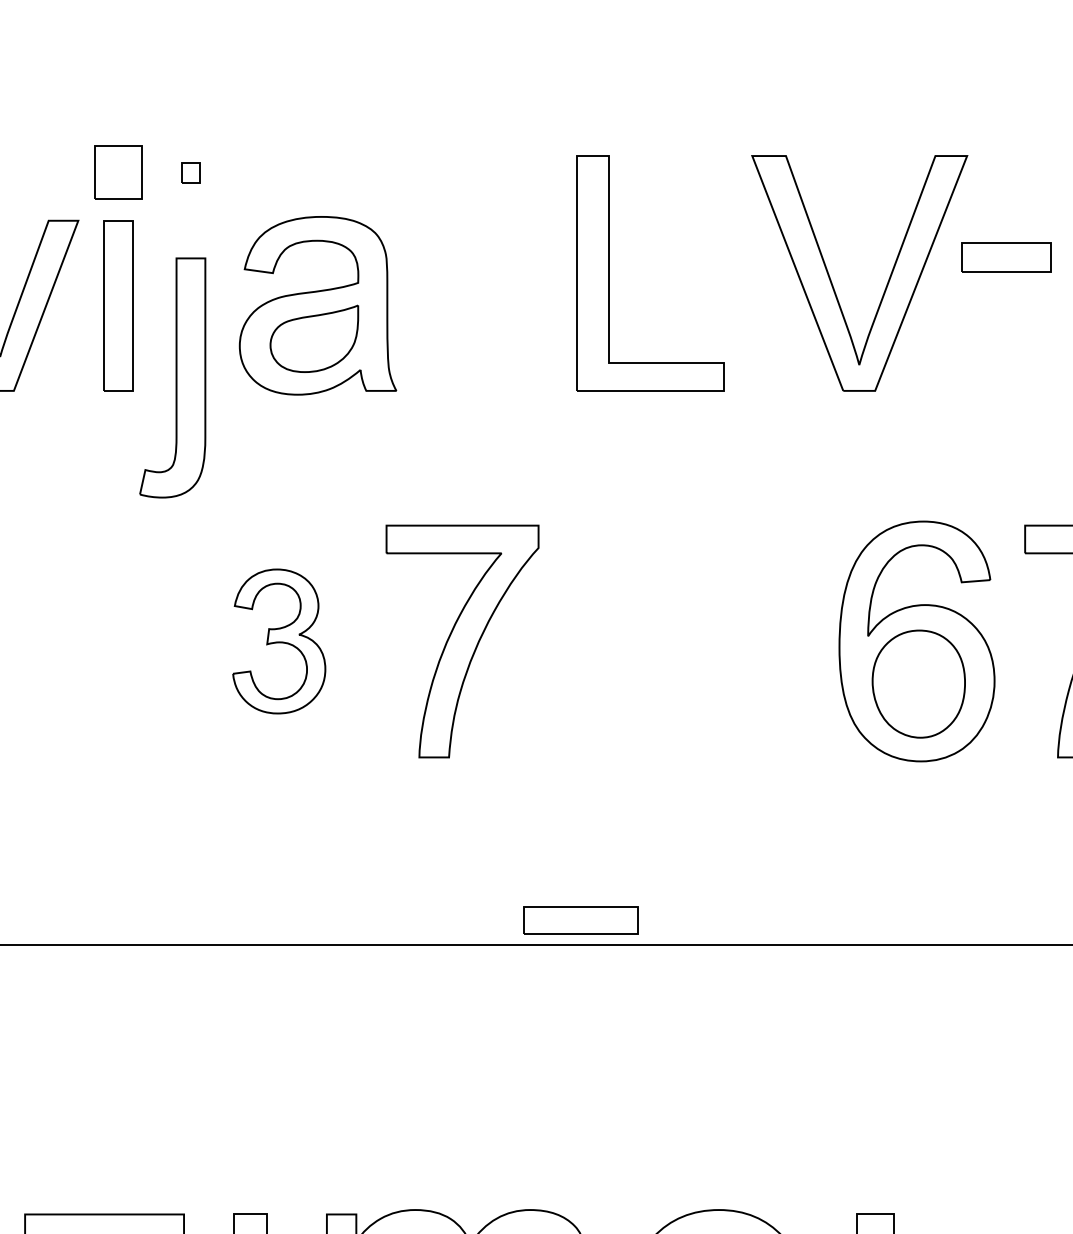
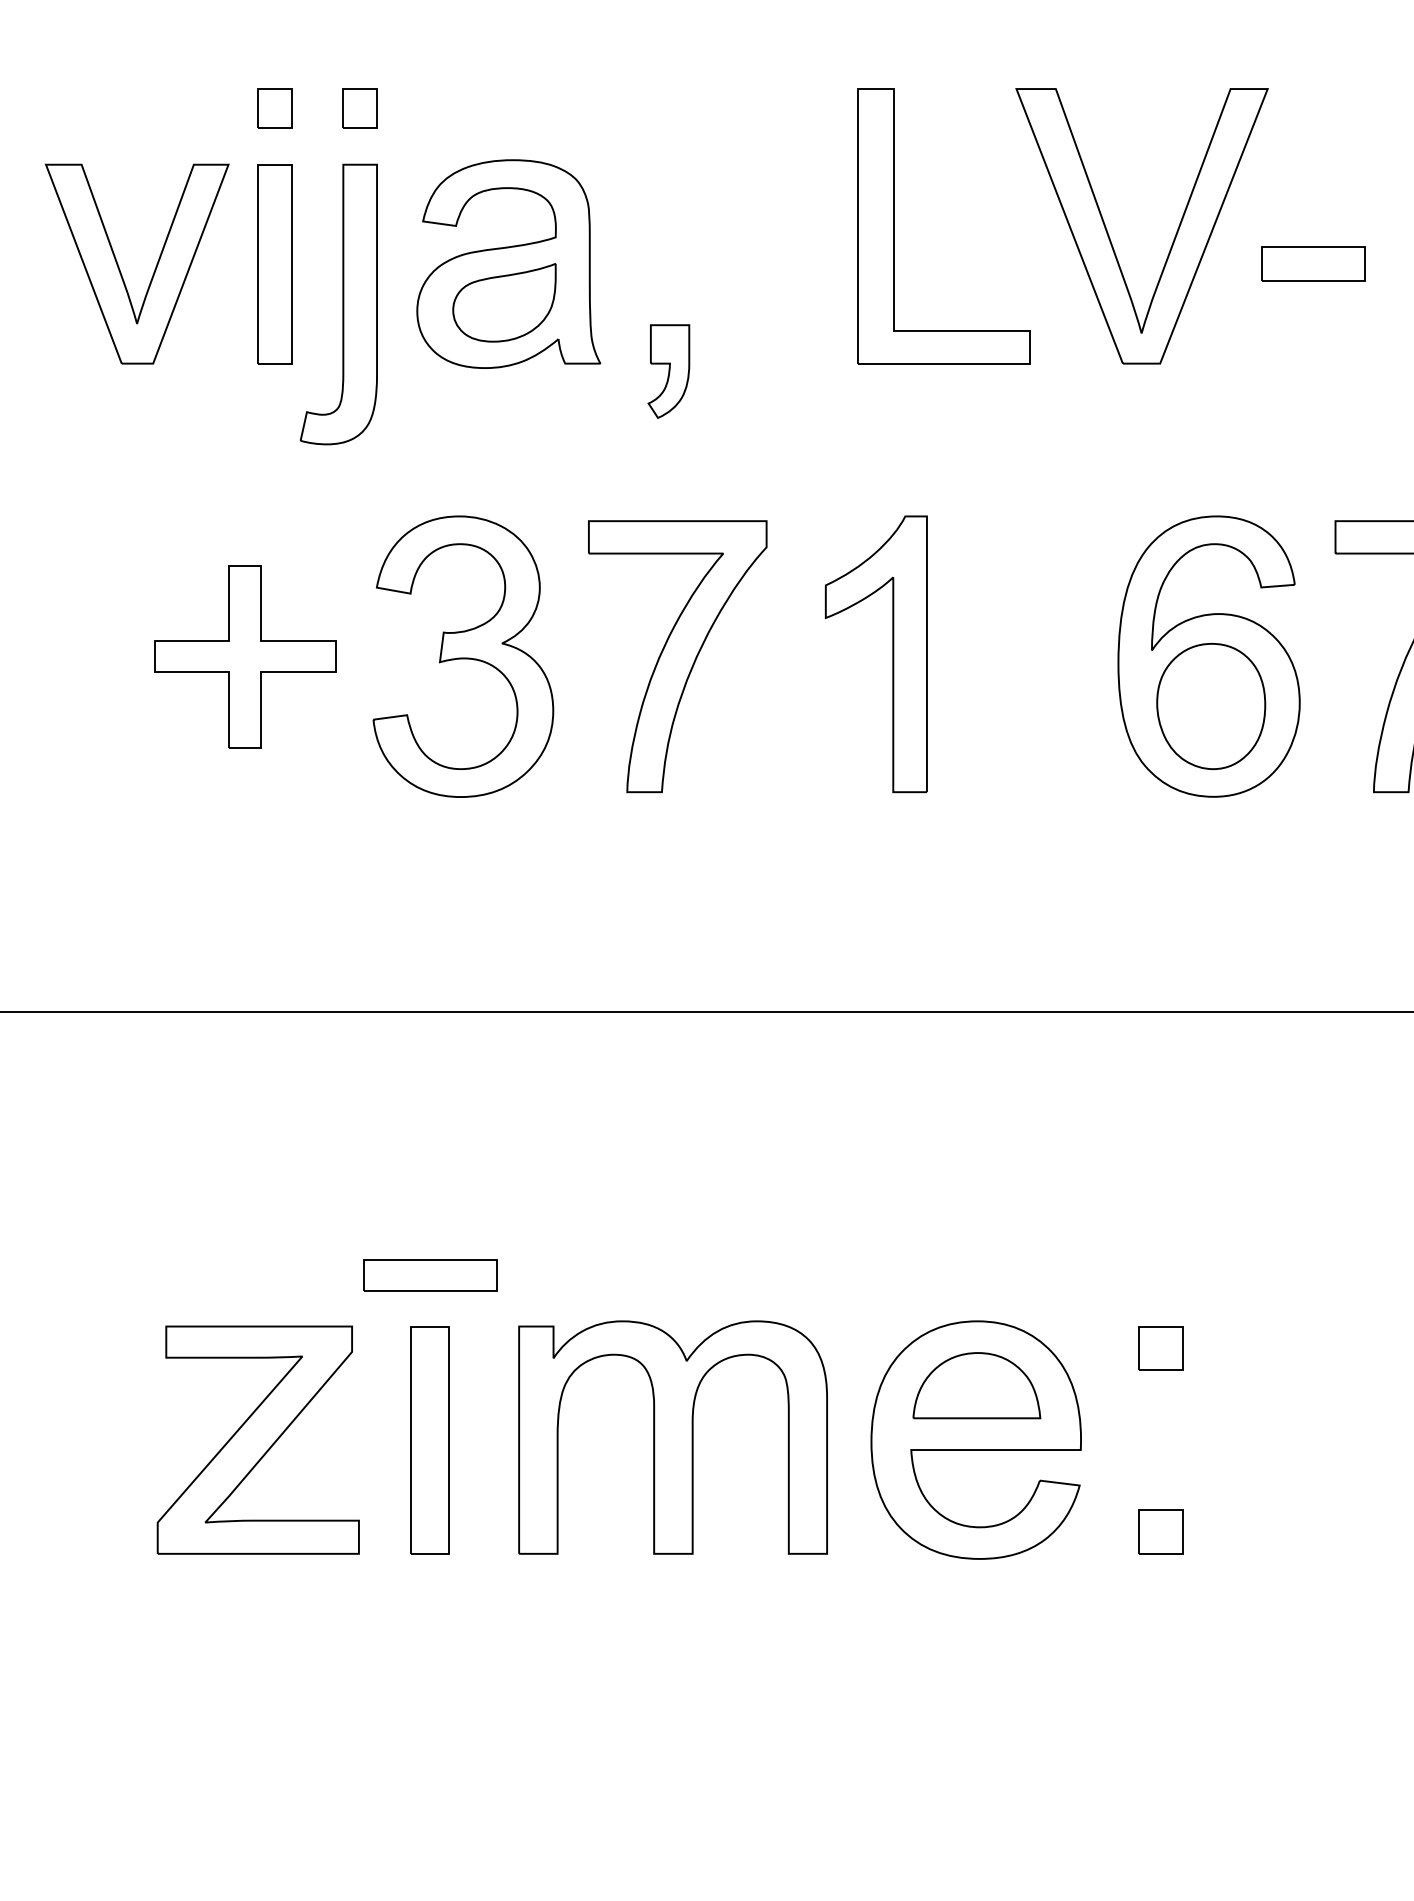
part: (117, 172) -> (274, 108), size x0.62
part: (190, 172) -> (359, 108), size x1.67
part: (1006, 256) -> (1313, 263), moved
part: (608, 273) -> (894, 226), moved
part: (172, 377) -> (338, 304), moved
part: (454, 397) -> (668, 371), added
part: (646, 639) -> (892, 654), added
part: (92, 641) -> (245, 656), added
part: (279, 641) -> (463, 656), size x1.67
part: (581, 921) -> (430, 1275), moved

